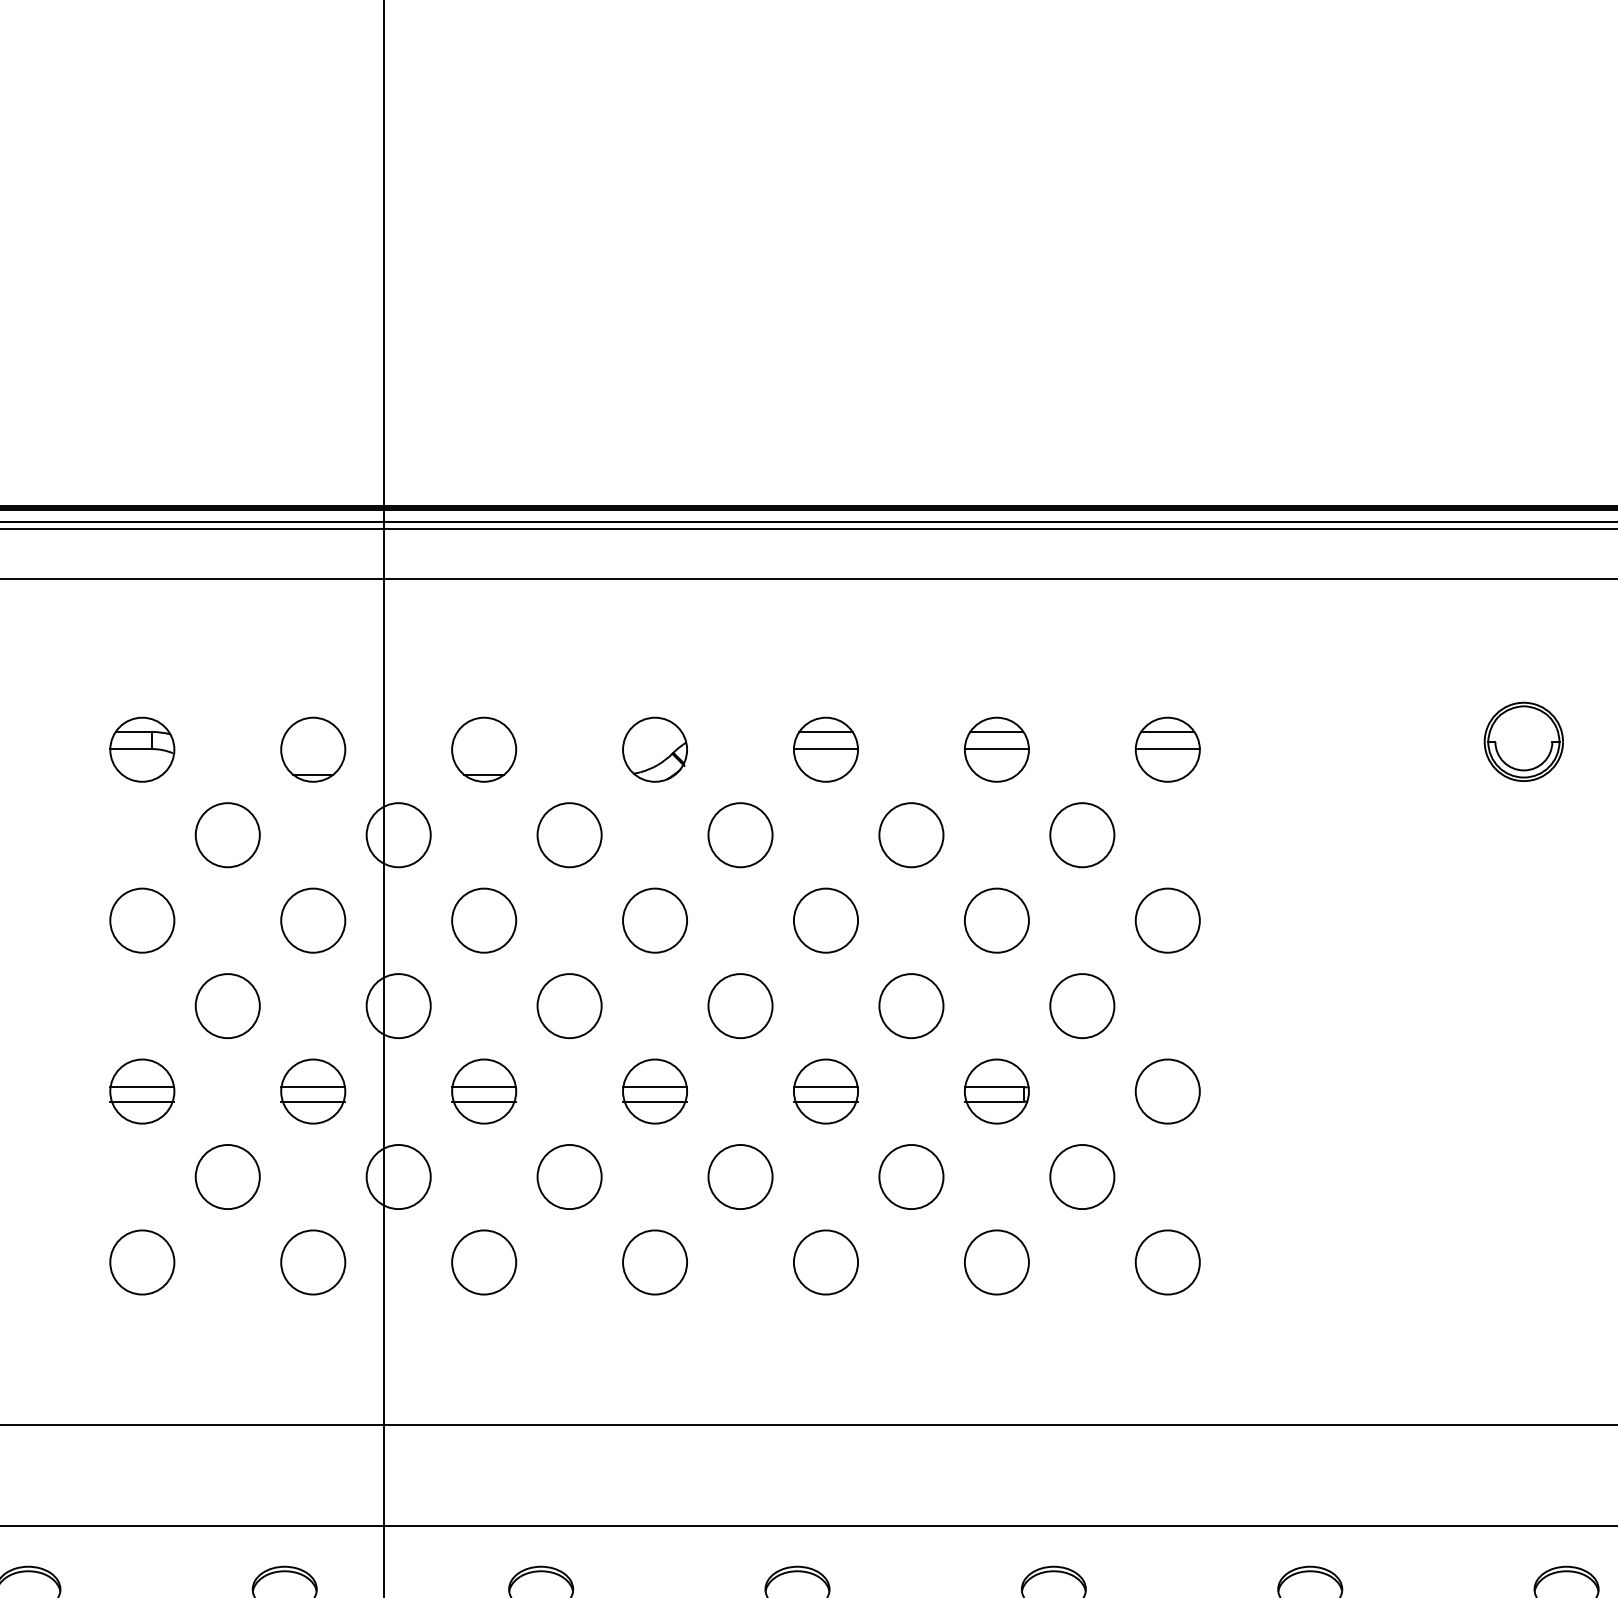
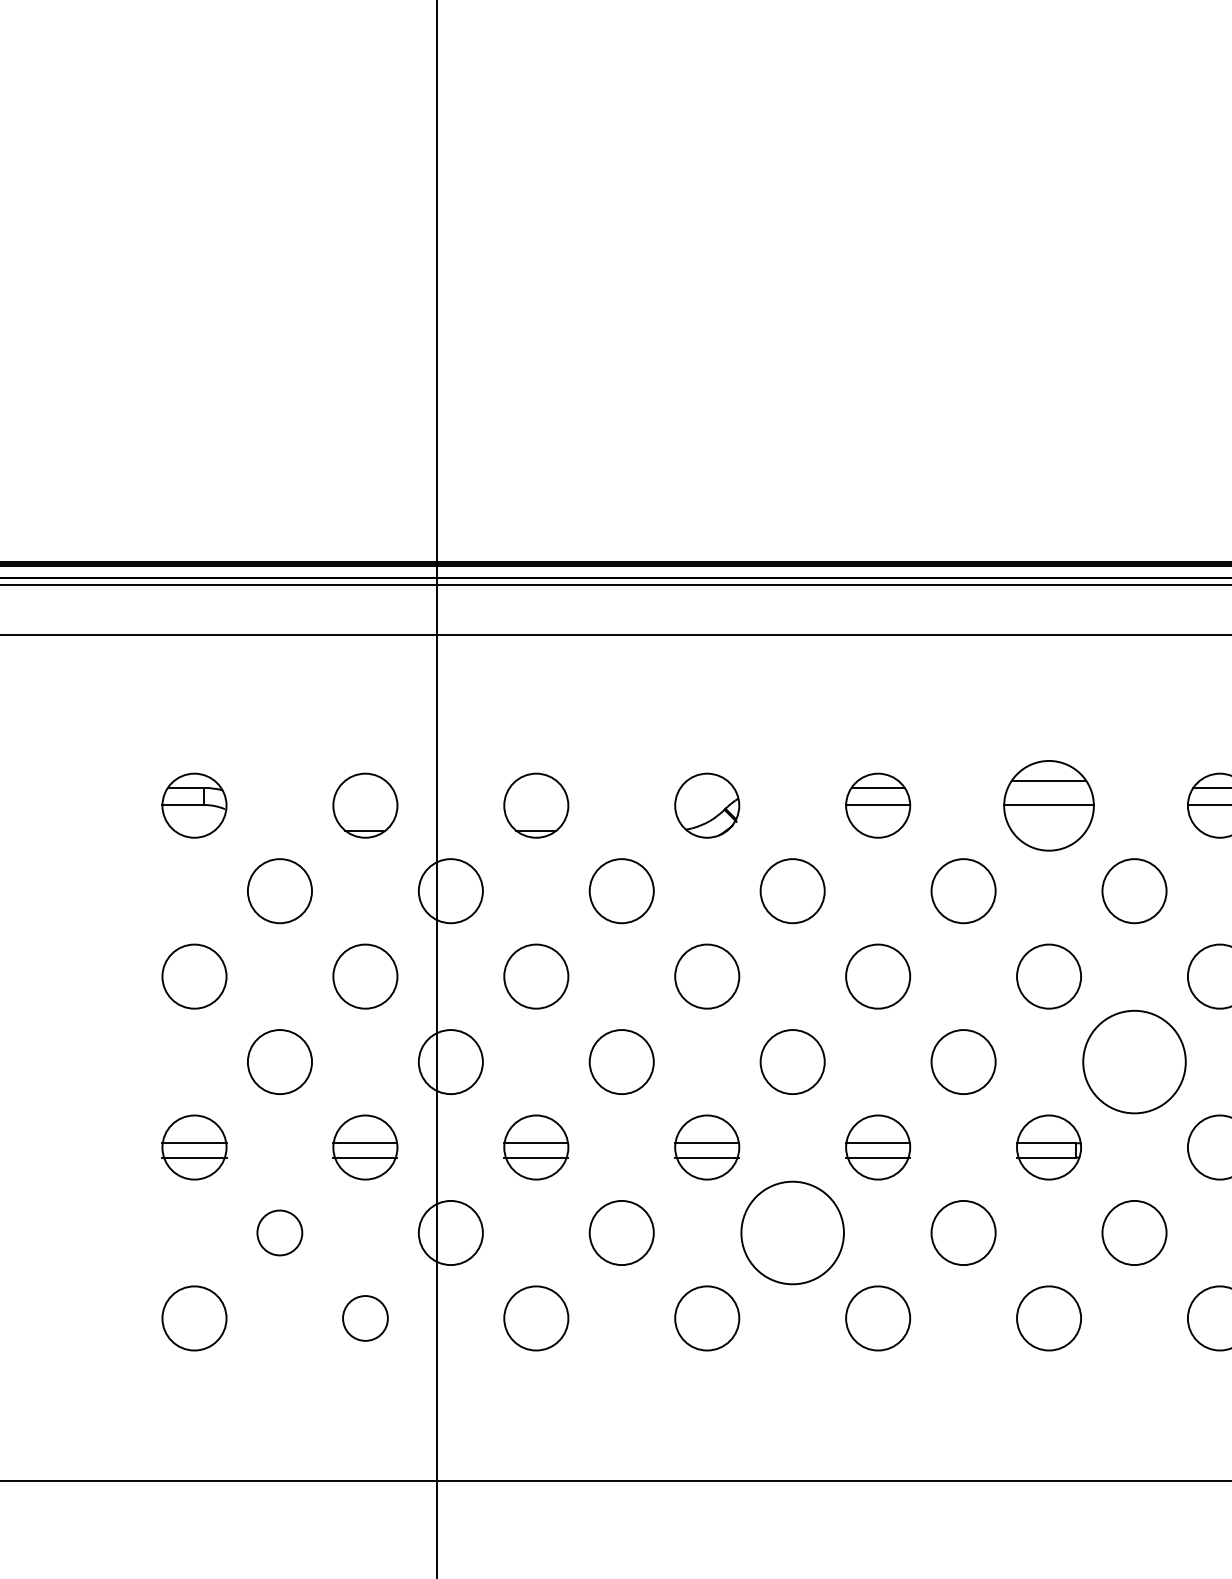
part: (996, 749) -> (1048, 805), size x1.4
circle: (1082, 1006) -> (1134, 1062), size x1.6
circle: (227, 1176) -> (279, 1232), size x0.7
circle: (740, 1177) -> (792, 1233), size x1.6
circle: (313, 1262) -> (365, 1318), size x0.7

